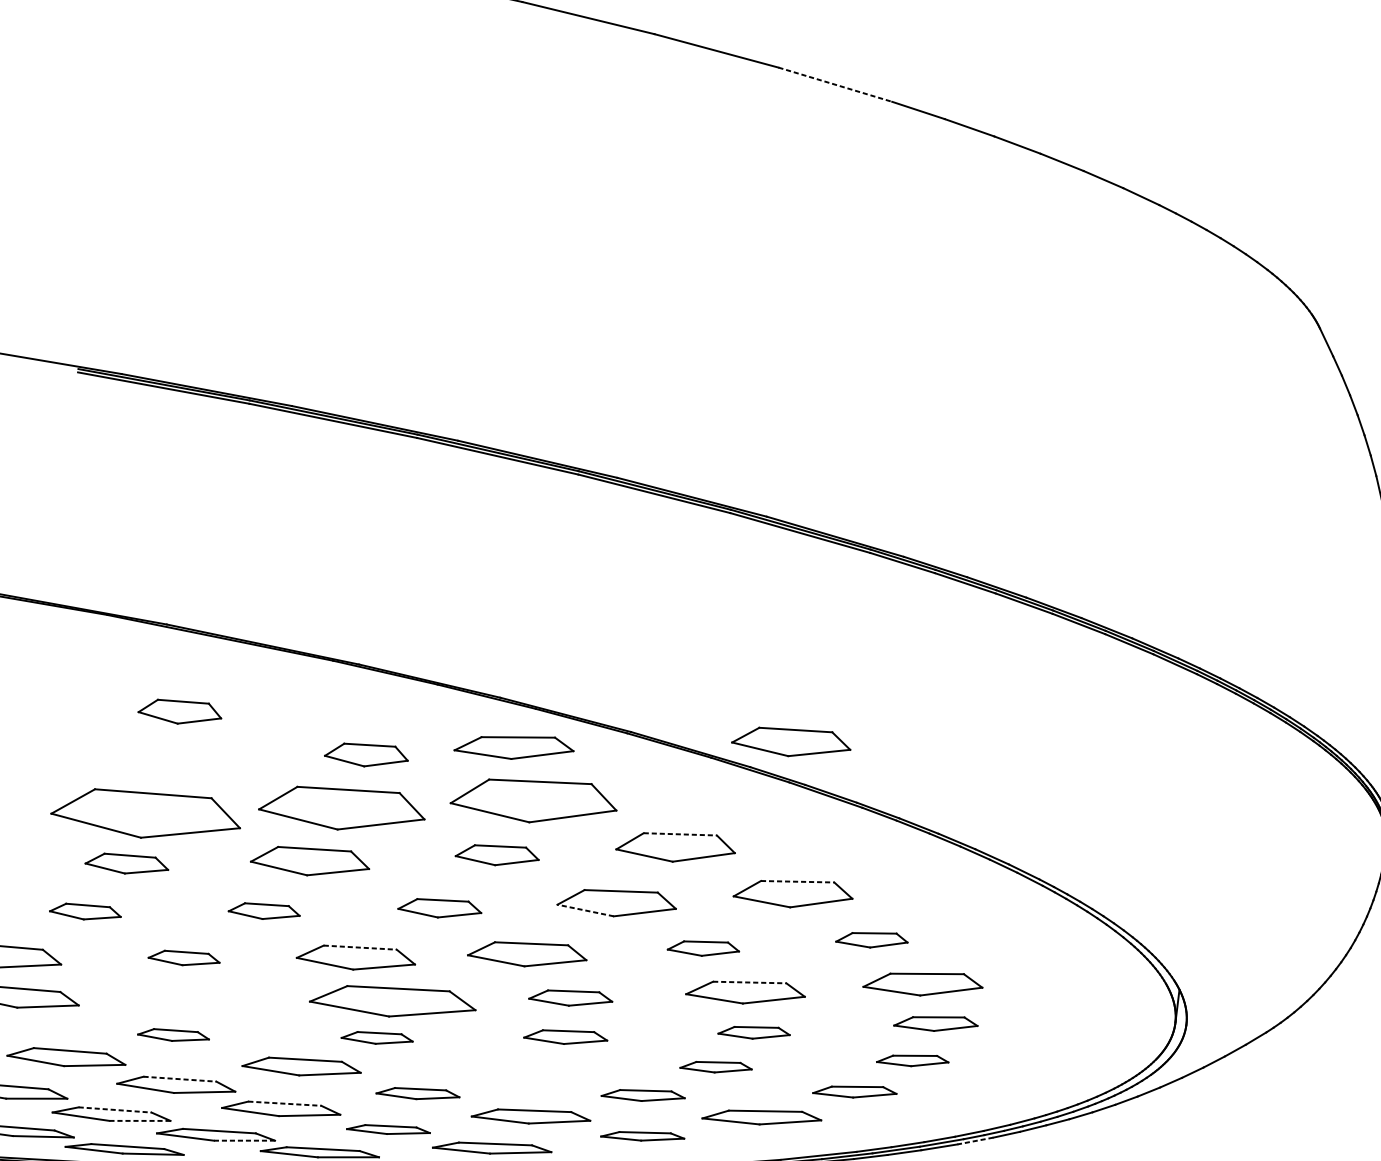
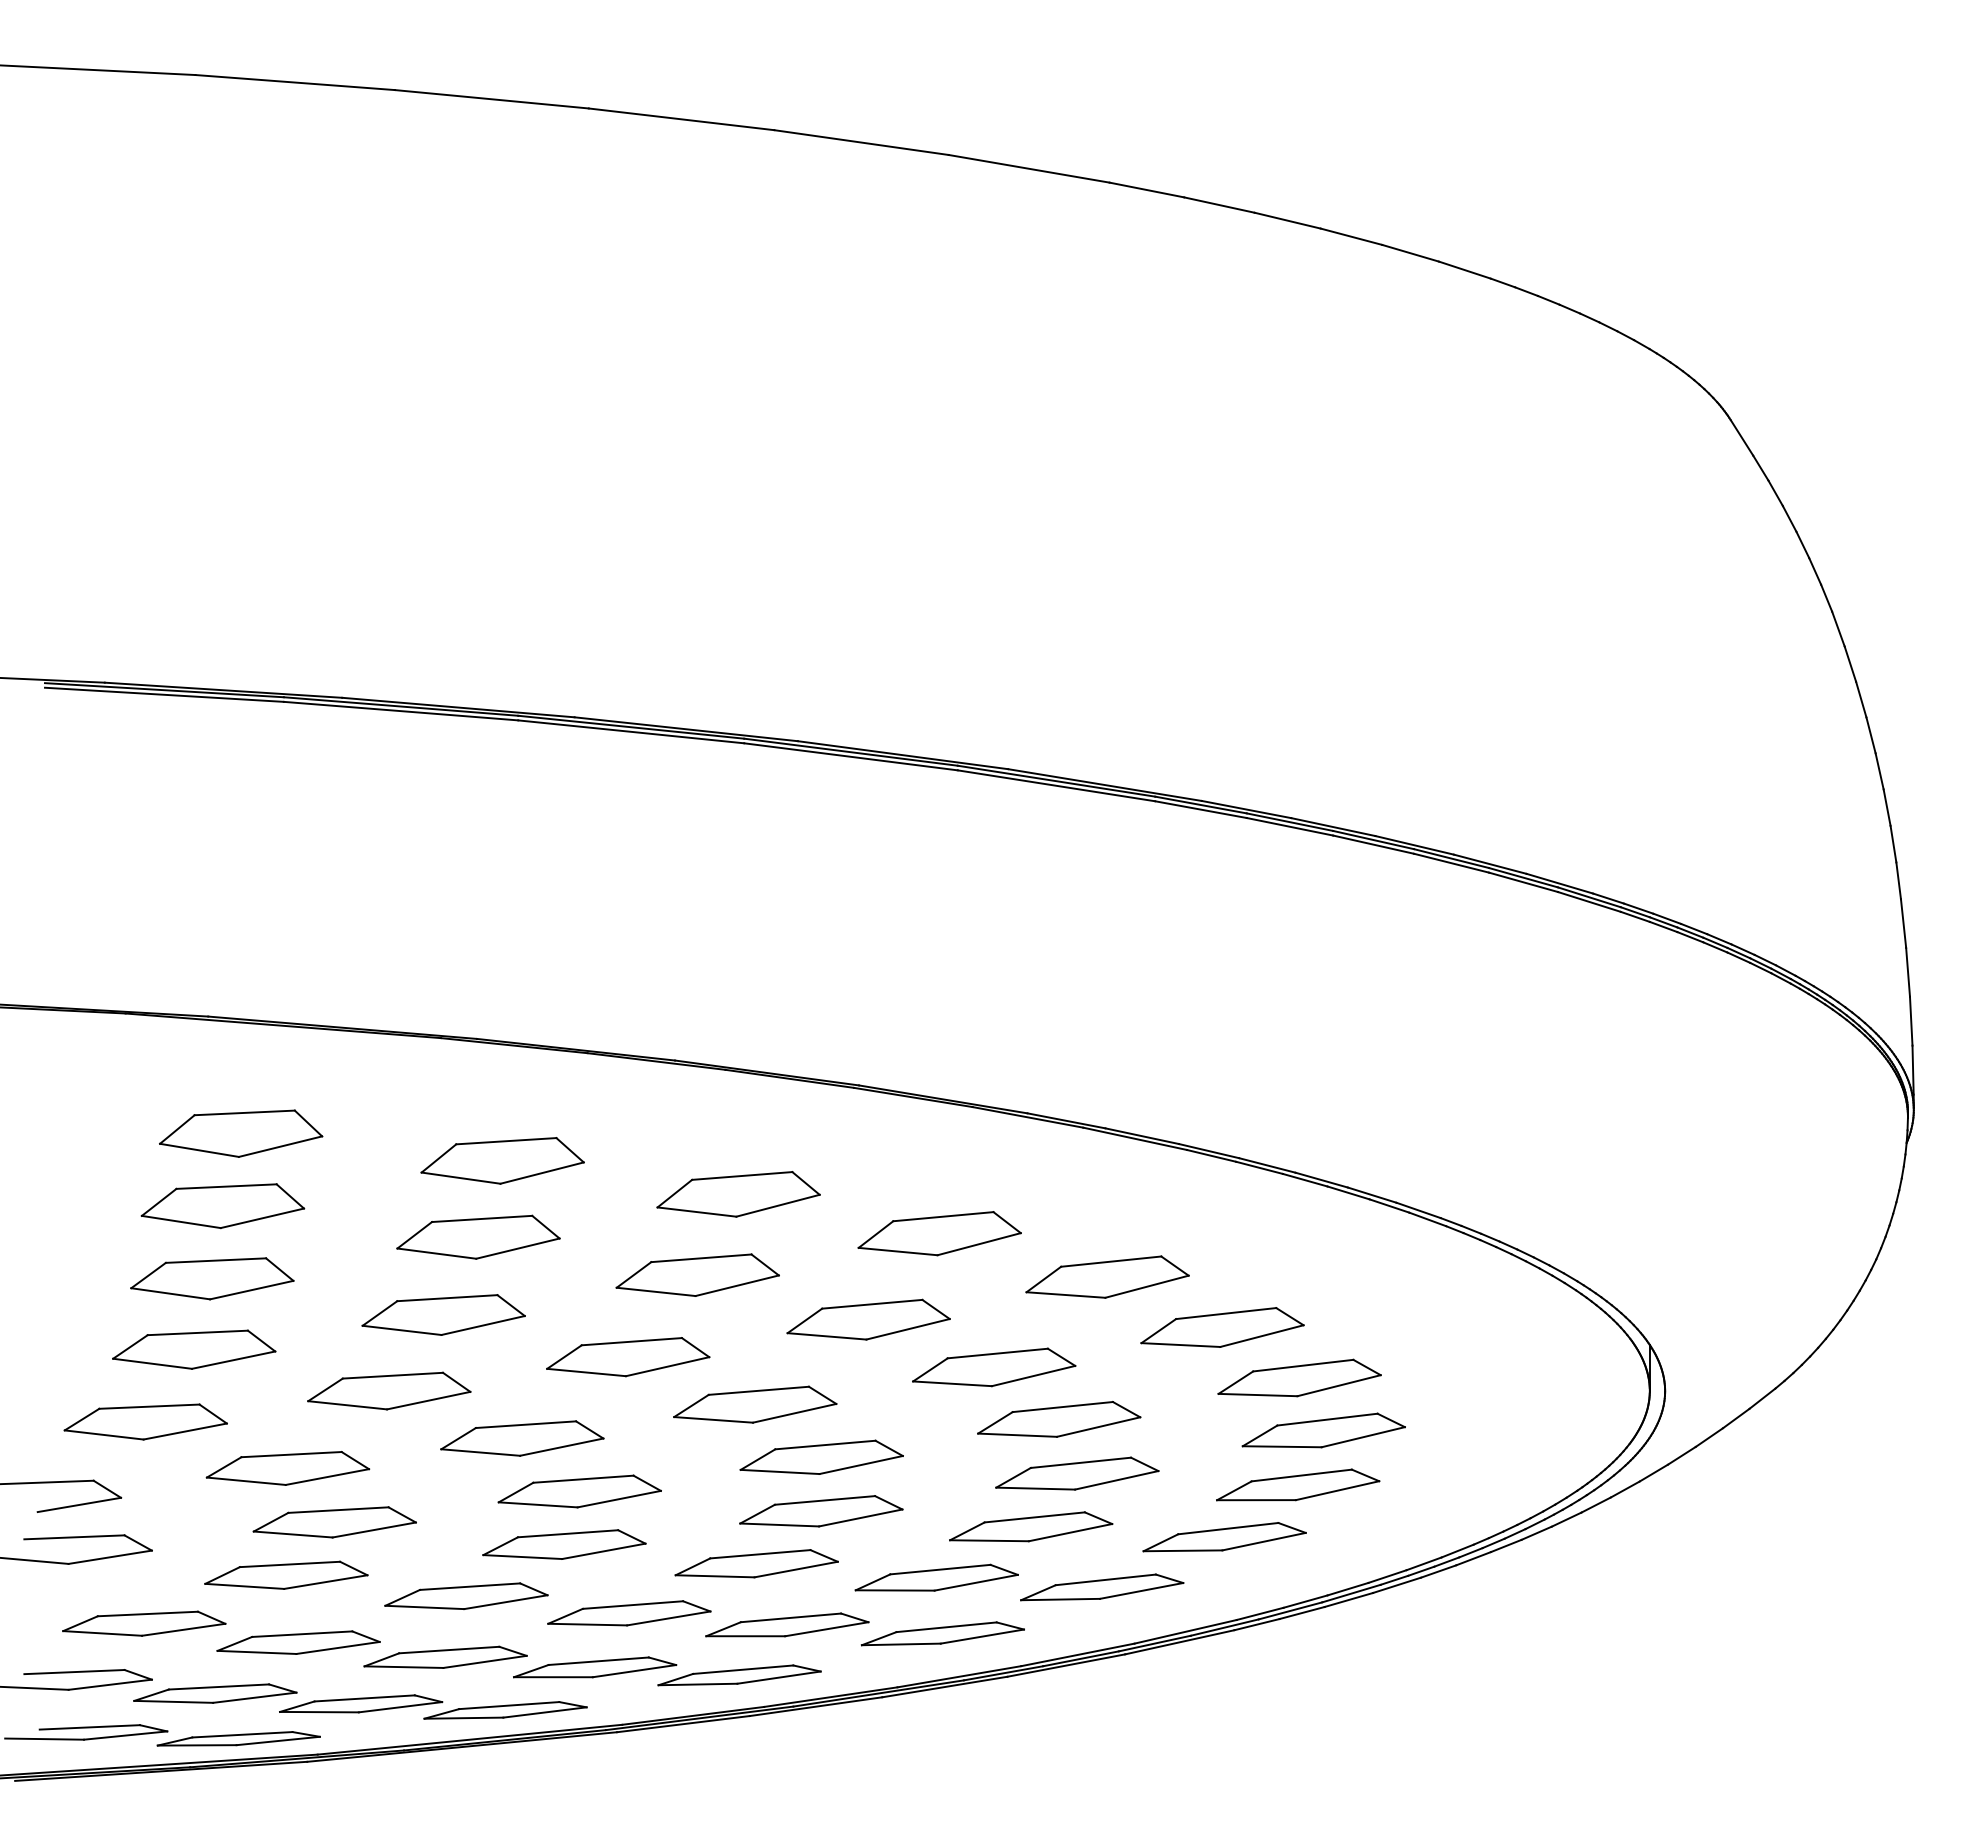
line: (835, 84) -> (1029, 168), dashed -> solid
part: (180, 711) -> (241, 1133), size x1.43
part: (791, 741) -> (1079, 1071), removed
part: (514, 745) -> (702, 1123), removed
part: (366, 754) -> (502, 1160), size x1.43
part: (160, 763) -> (222, 1206), added
part: (534, 800) -> (738, 1194), size x0.71
part: (342, 807) -> (478, 1236), size x0.71
part: (146, 814) -> (212, 1278), size x0.62
line: (680, 834) -> (943, 1216), dashed -> solid
part: (497, 854) -> (697, 1274), size x1.43
part: (127, 863) -> (194, 1349), size x1.43
line: (797, 881) -> (1111, 1261), dashed -> solid
part: (440, 908) -> (628, 1357), size x1.43
part: (264, 910) -> (389, 1390), size x1.67
line: (585, 910) -> (827, 1336), dashed -> solid
part: (85, 911) -> (145, 1421), size x1.67
part: (872, 939) -> (1222, 1327), size x1.67
line: (360, 947) -> (526, 1424), dashed -> solid
part: (703, 947) -> (994, 1367), size x1.67
part: (184, 958) -> (287, 1468), size x1.67
line: (750, 982) -> (1063, 1406), dashed -> solid
part: (570, 996) -> (821, 1456), size x1.43
part: (392, 1000) -> (579, 1491), size x0.71
part: (213, 1001) -> (334, 1522), added
part: (936, 1022) -> (1323, 1430), size x1.43
part: (754, 1031) -> (1077, 1473), size x1.67
part: (173, 1034) -> (286, 1574), size x1.67
part: (566, 1036) -> (821, 1511), size x1.43
part: (377, 1037) -> (564, 1544), size x1.67
part: (913, 1059) -> (1298, 1484), size x1.67
part: (716, 1066) -> (1031, 1526), size x1.67
part: (514, 1068) -> (756, 1563), added
line: (180, 1079) -> (302, 1634), dashed -> solid
part: (855, 1091) -> (1224, 1537), size x1.43
part: (418, 1093) -> (629, 1613), size x1.43
part: (643, 1094) -> (936, 1577), size x1.43
line: (284, 1104) -> (449, 1650), dashed -> solid
line: (115, 1109) -> (219, 1686), dashed -> solid
line: (139, 1120) -> (254, 1697), dashed -> solid
part: (388, 1129) -> (595, 1667), size x1.43
part: (642, 1135) -> (942, 1633), size x1.43
line: (244, 1140) -> (400, 1707), dashed -> solid
line: (975, 1141) -> (1396, 1585), dashed -> solid

